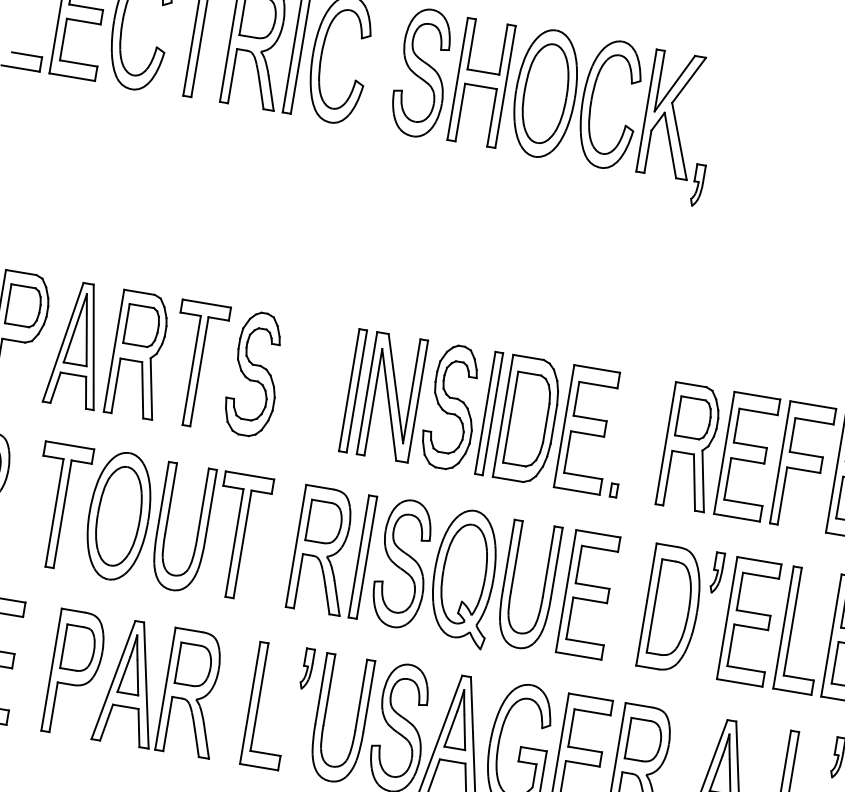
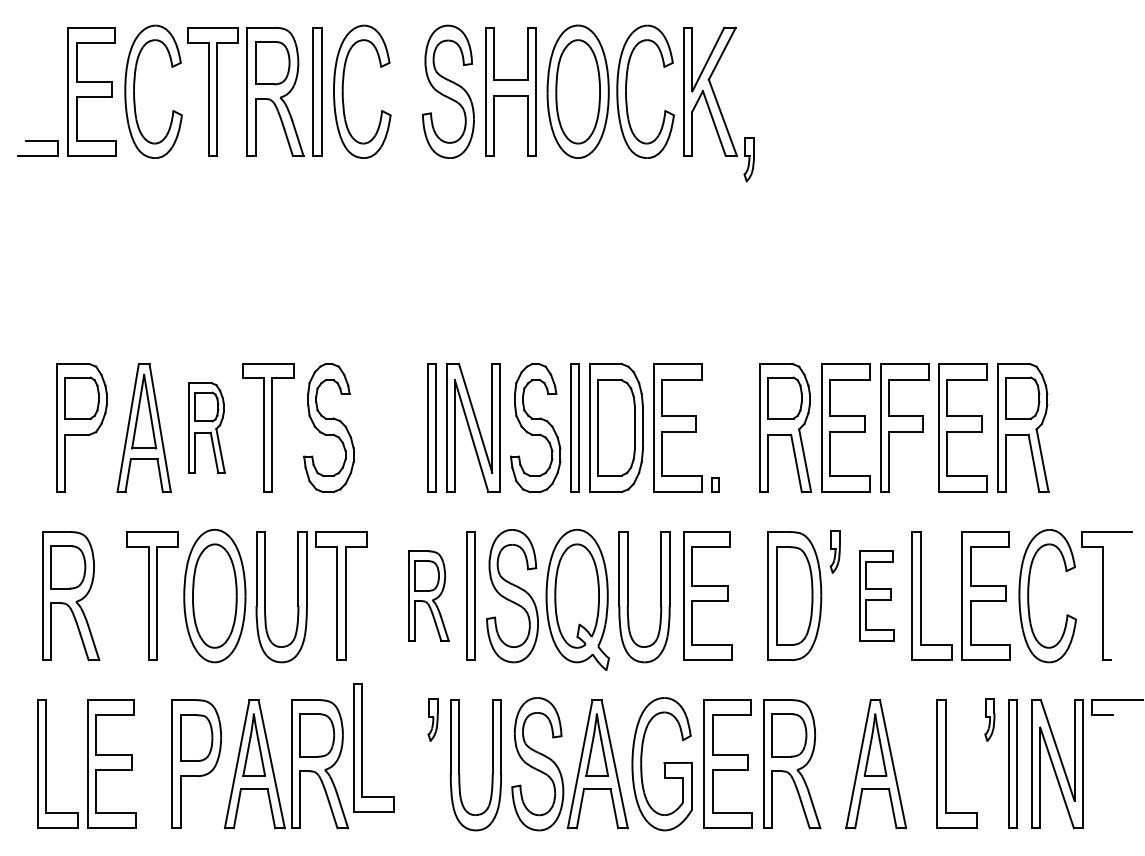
part: (138, 354) -> (207, 427), size x0.7
part: (323, 550) -> (429, 596), size x0.7
part: (749, 621) -> (876, 595), size x0.7
part: (258, 703) -> (362, 747), moved

